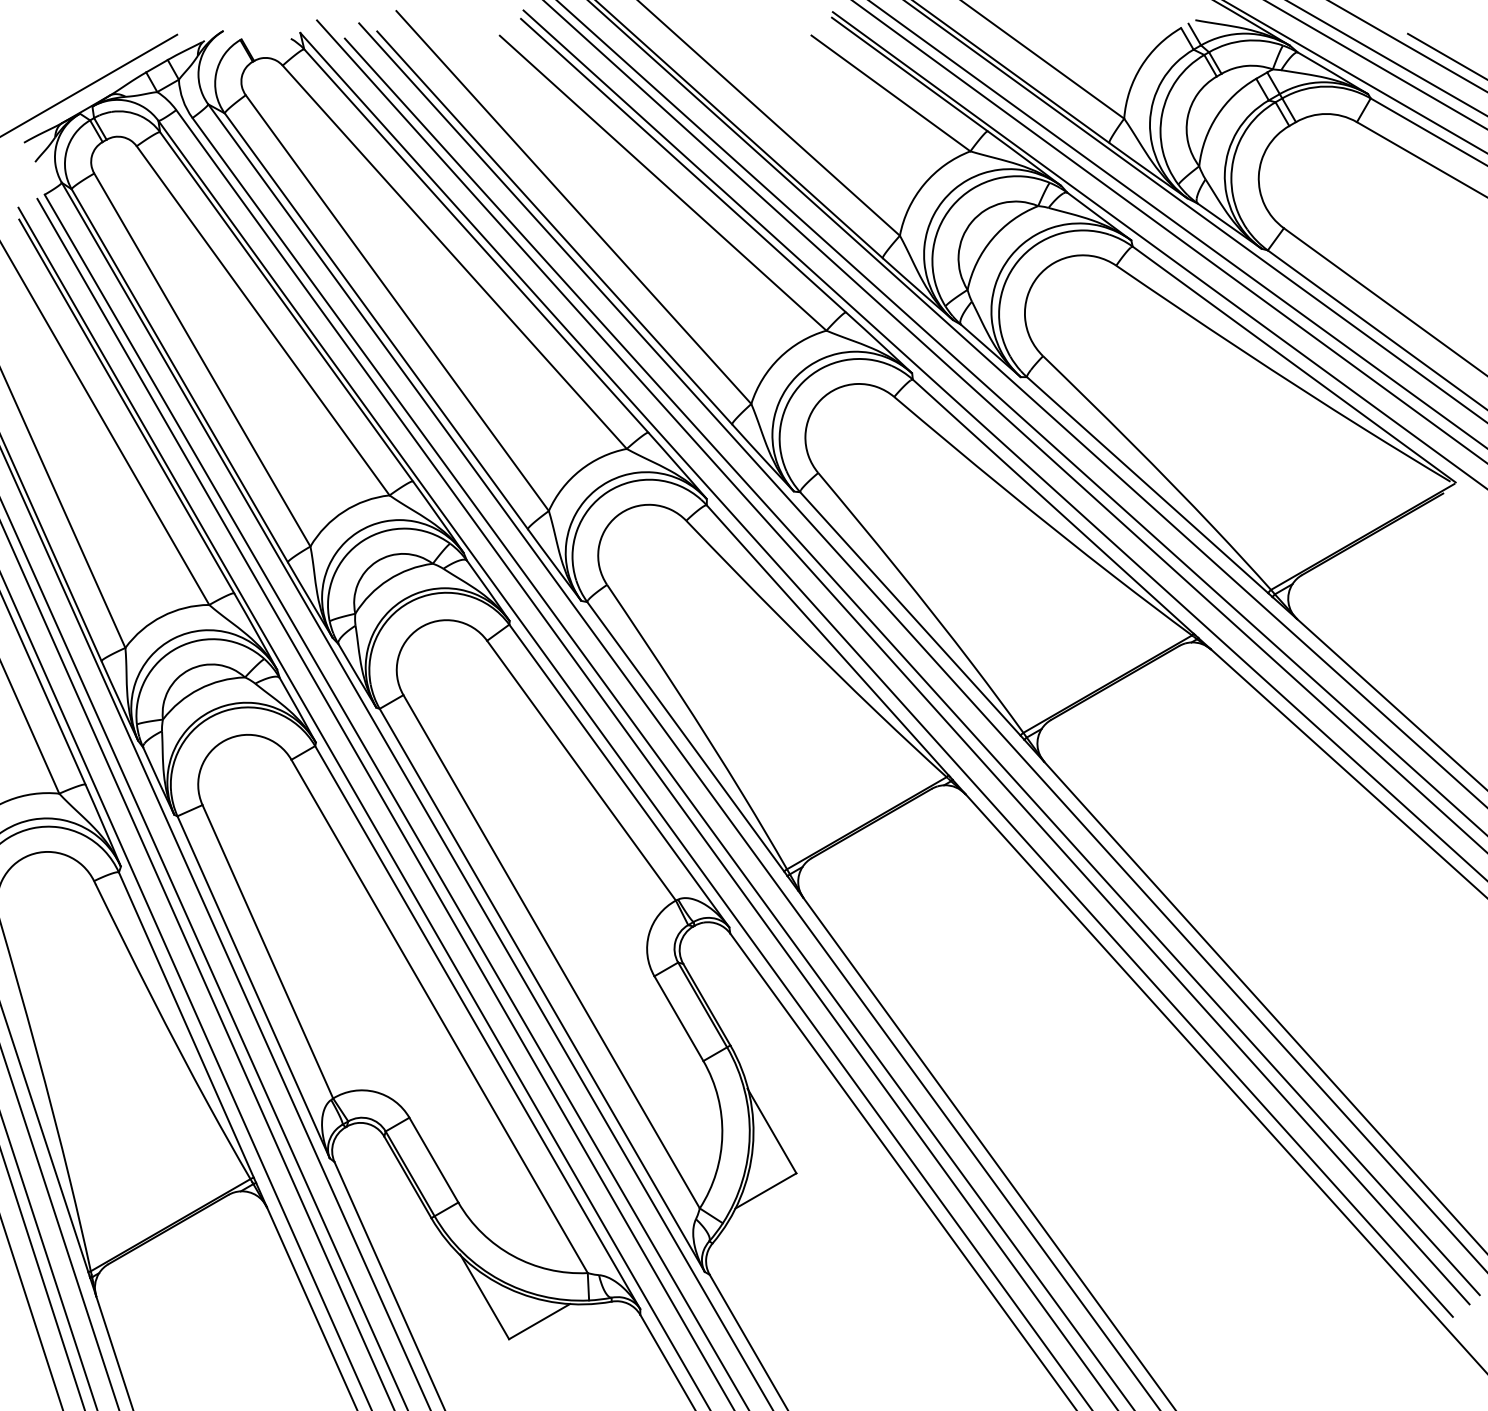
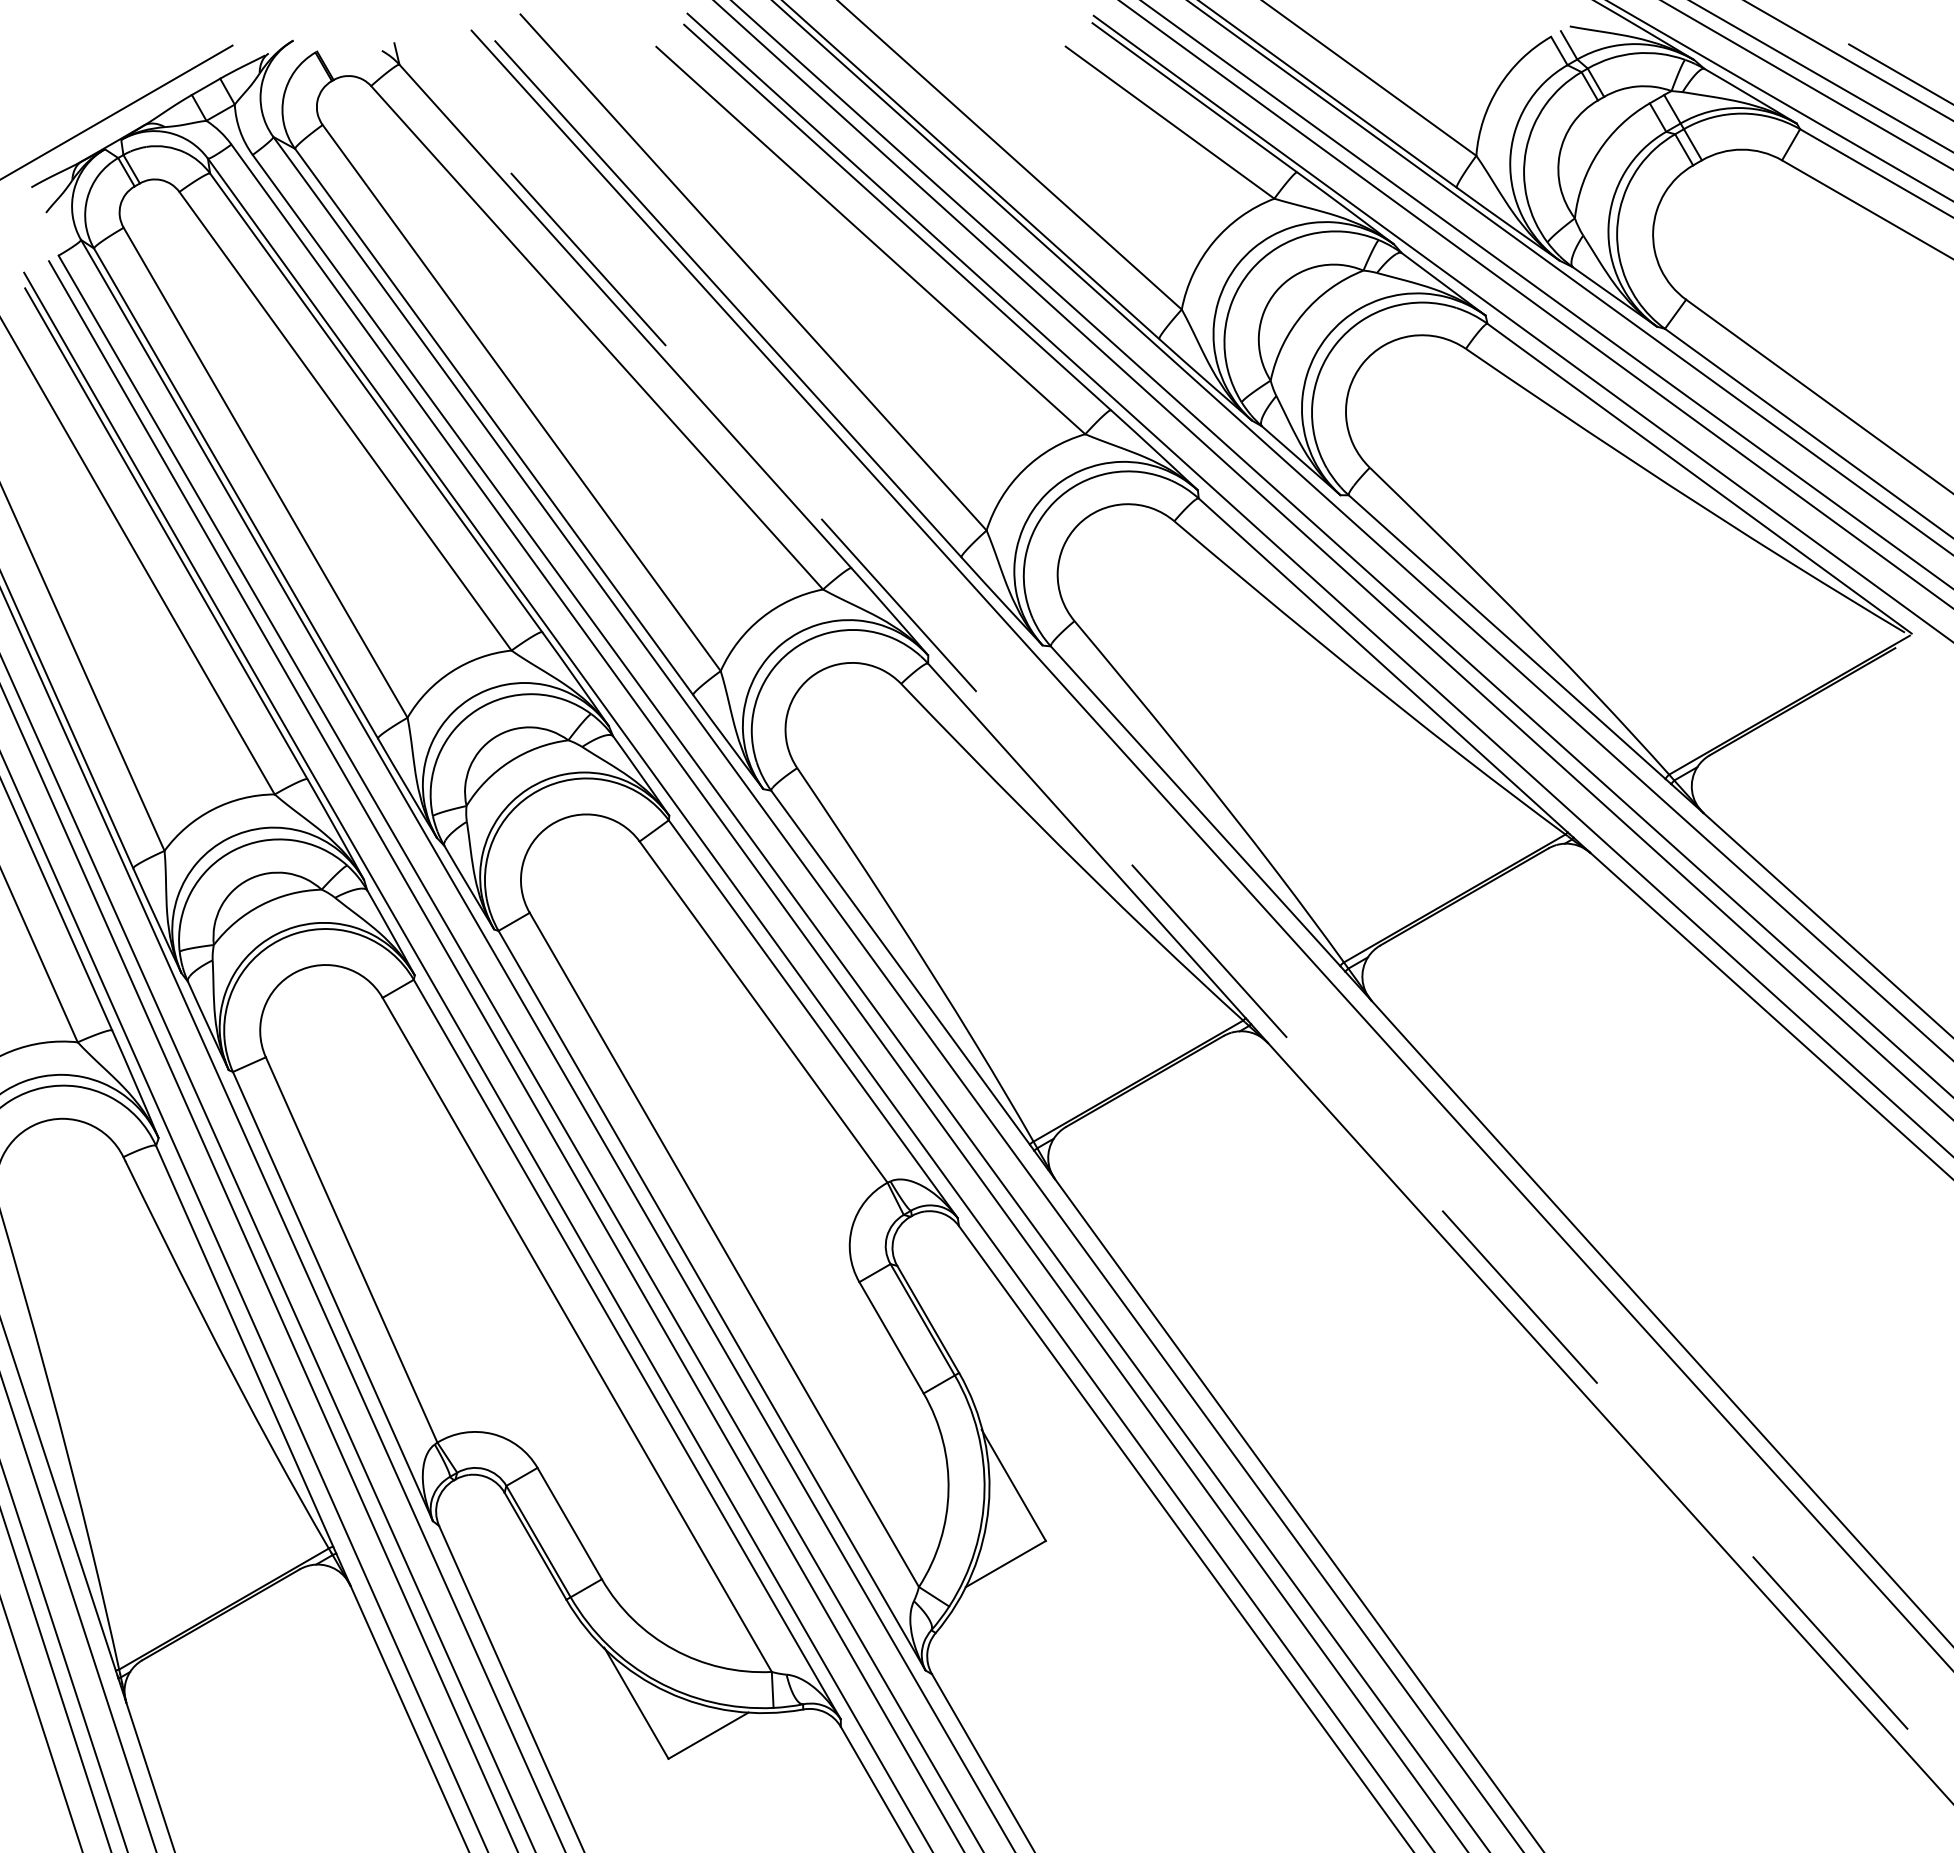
line: (892, 662) -> (1172, 869), removed
line: (911, 666) -> (1197, 875), removed
line: (876, 675) -> (1151, 886), solid -> dashed

